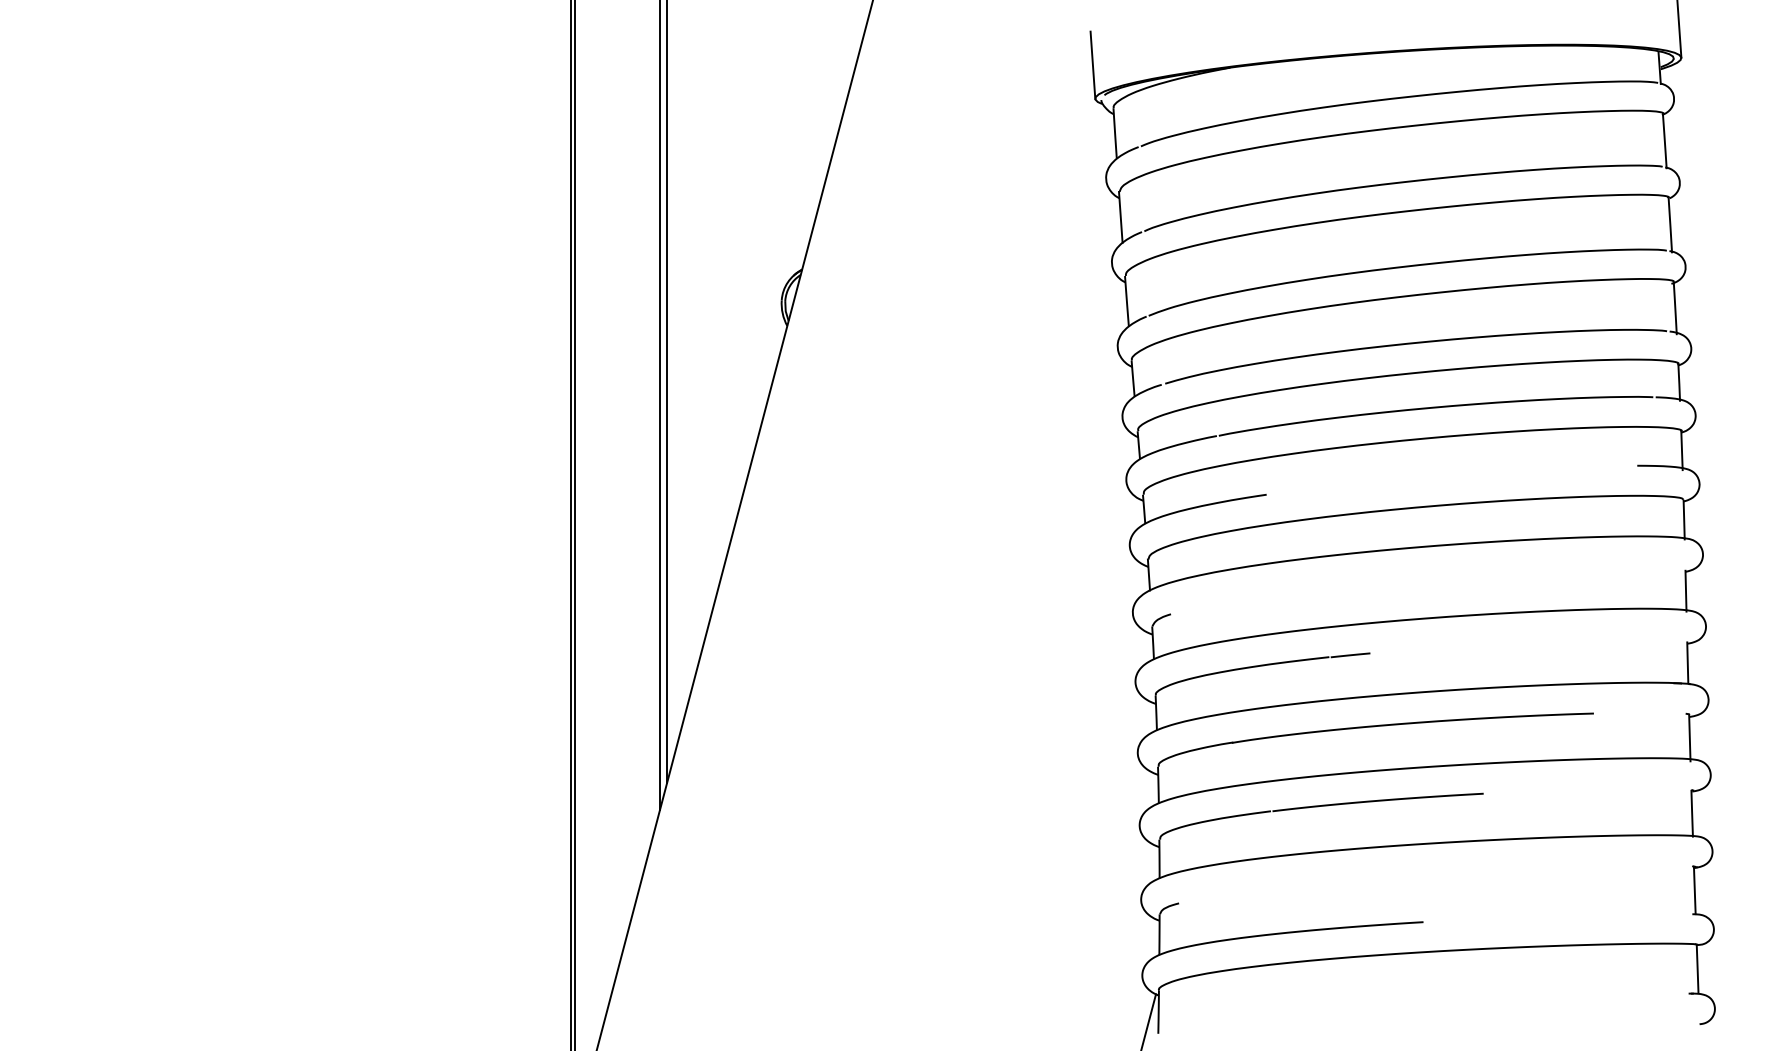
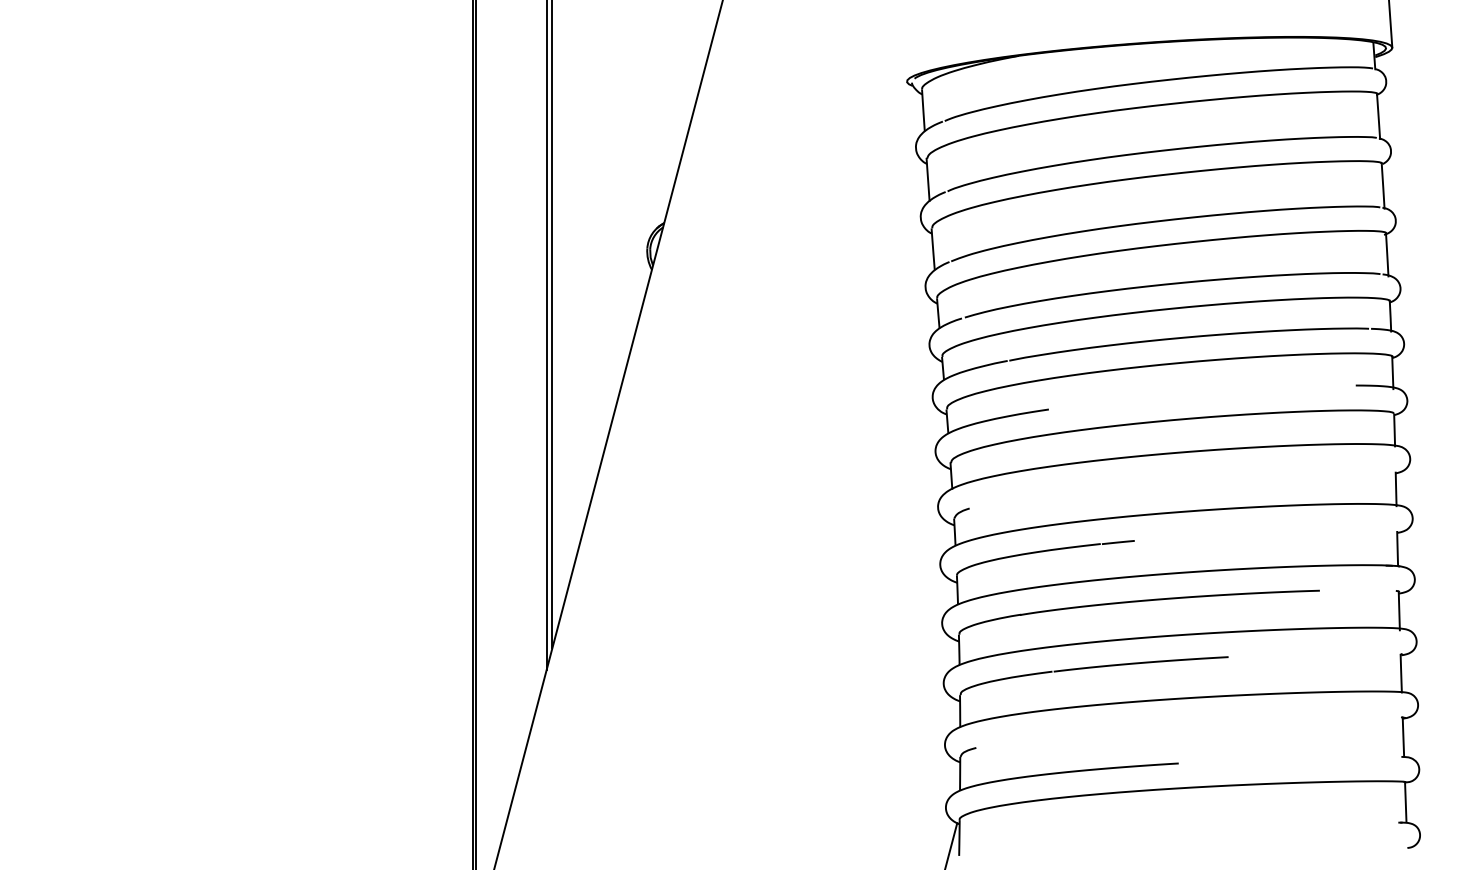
line: (1092, 64) -> (904, 53), removed

